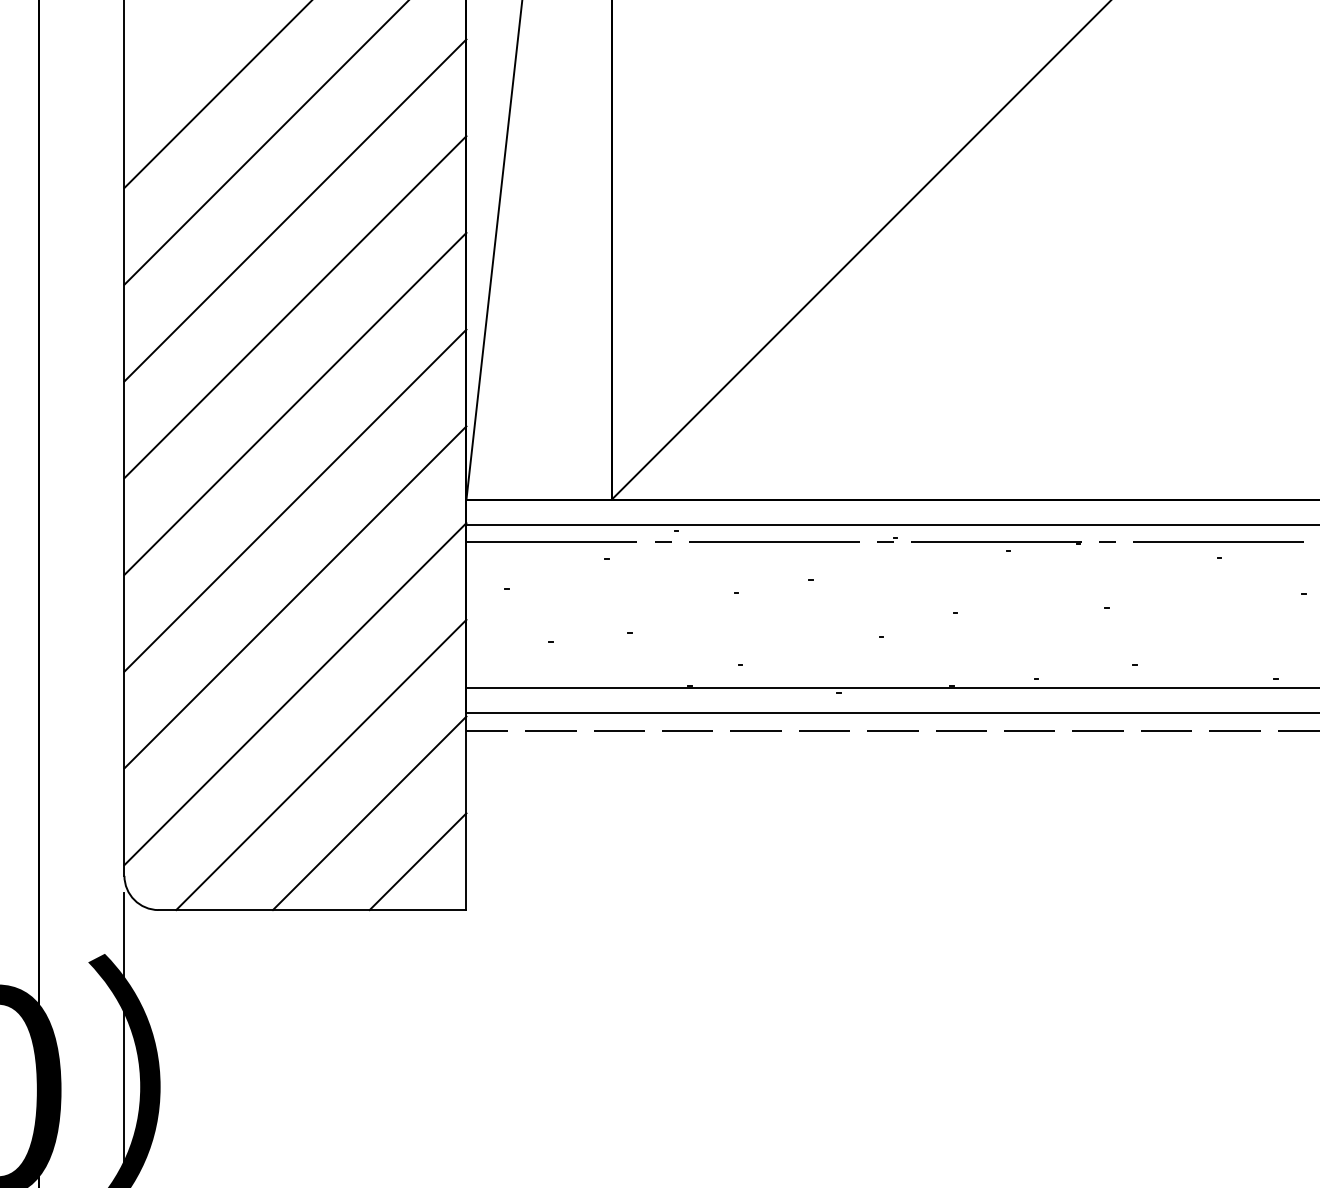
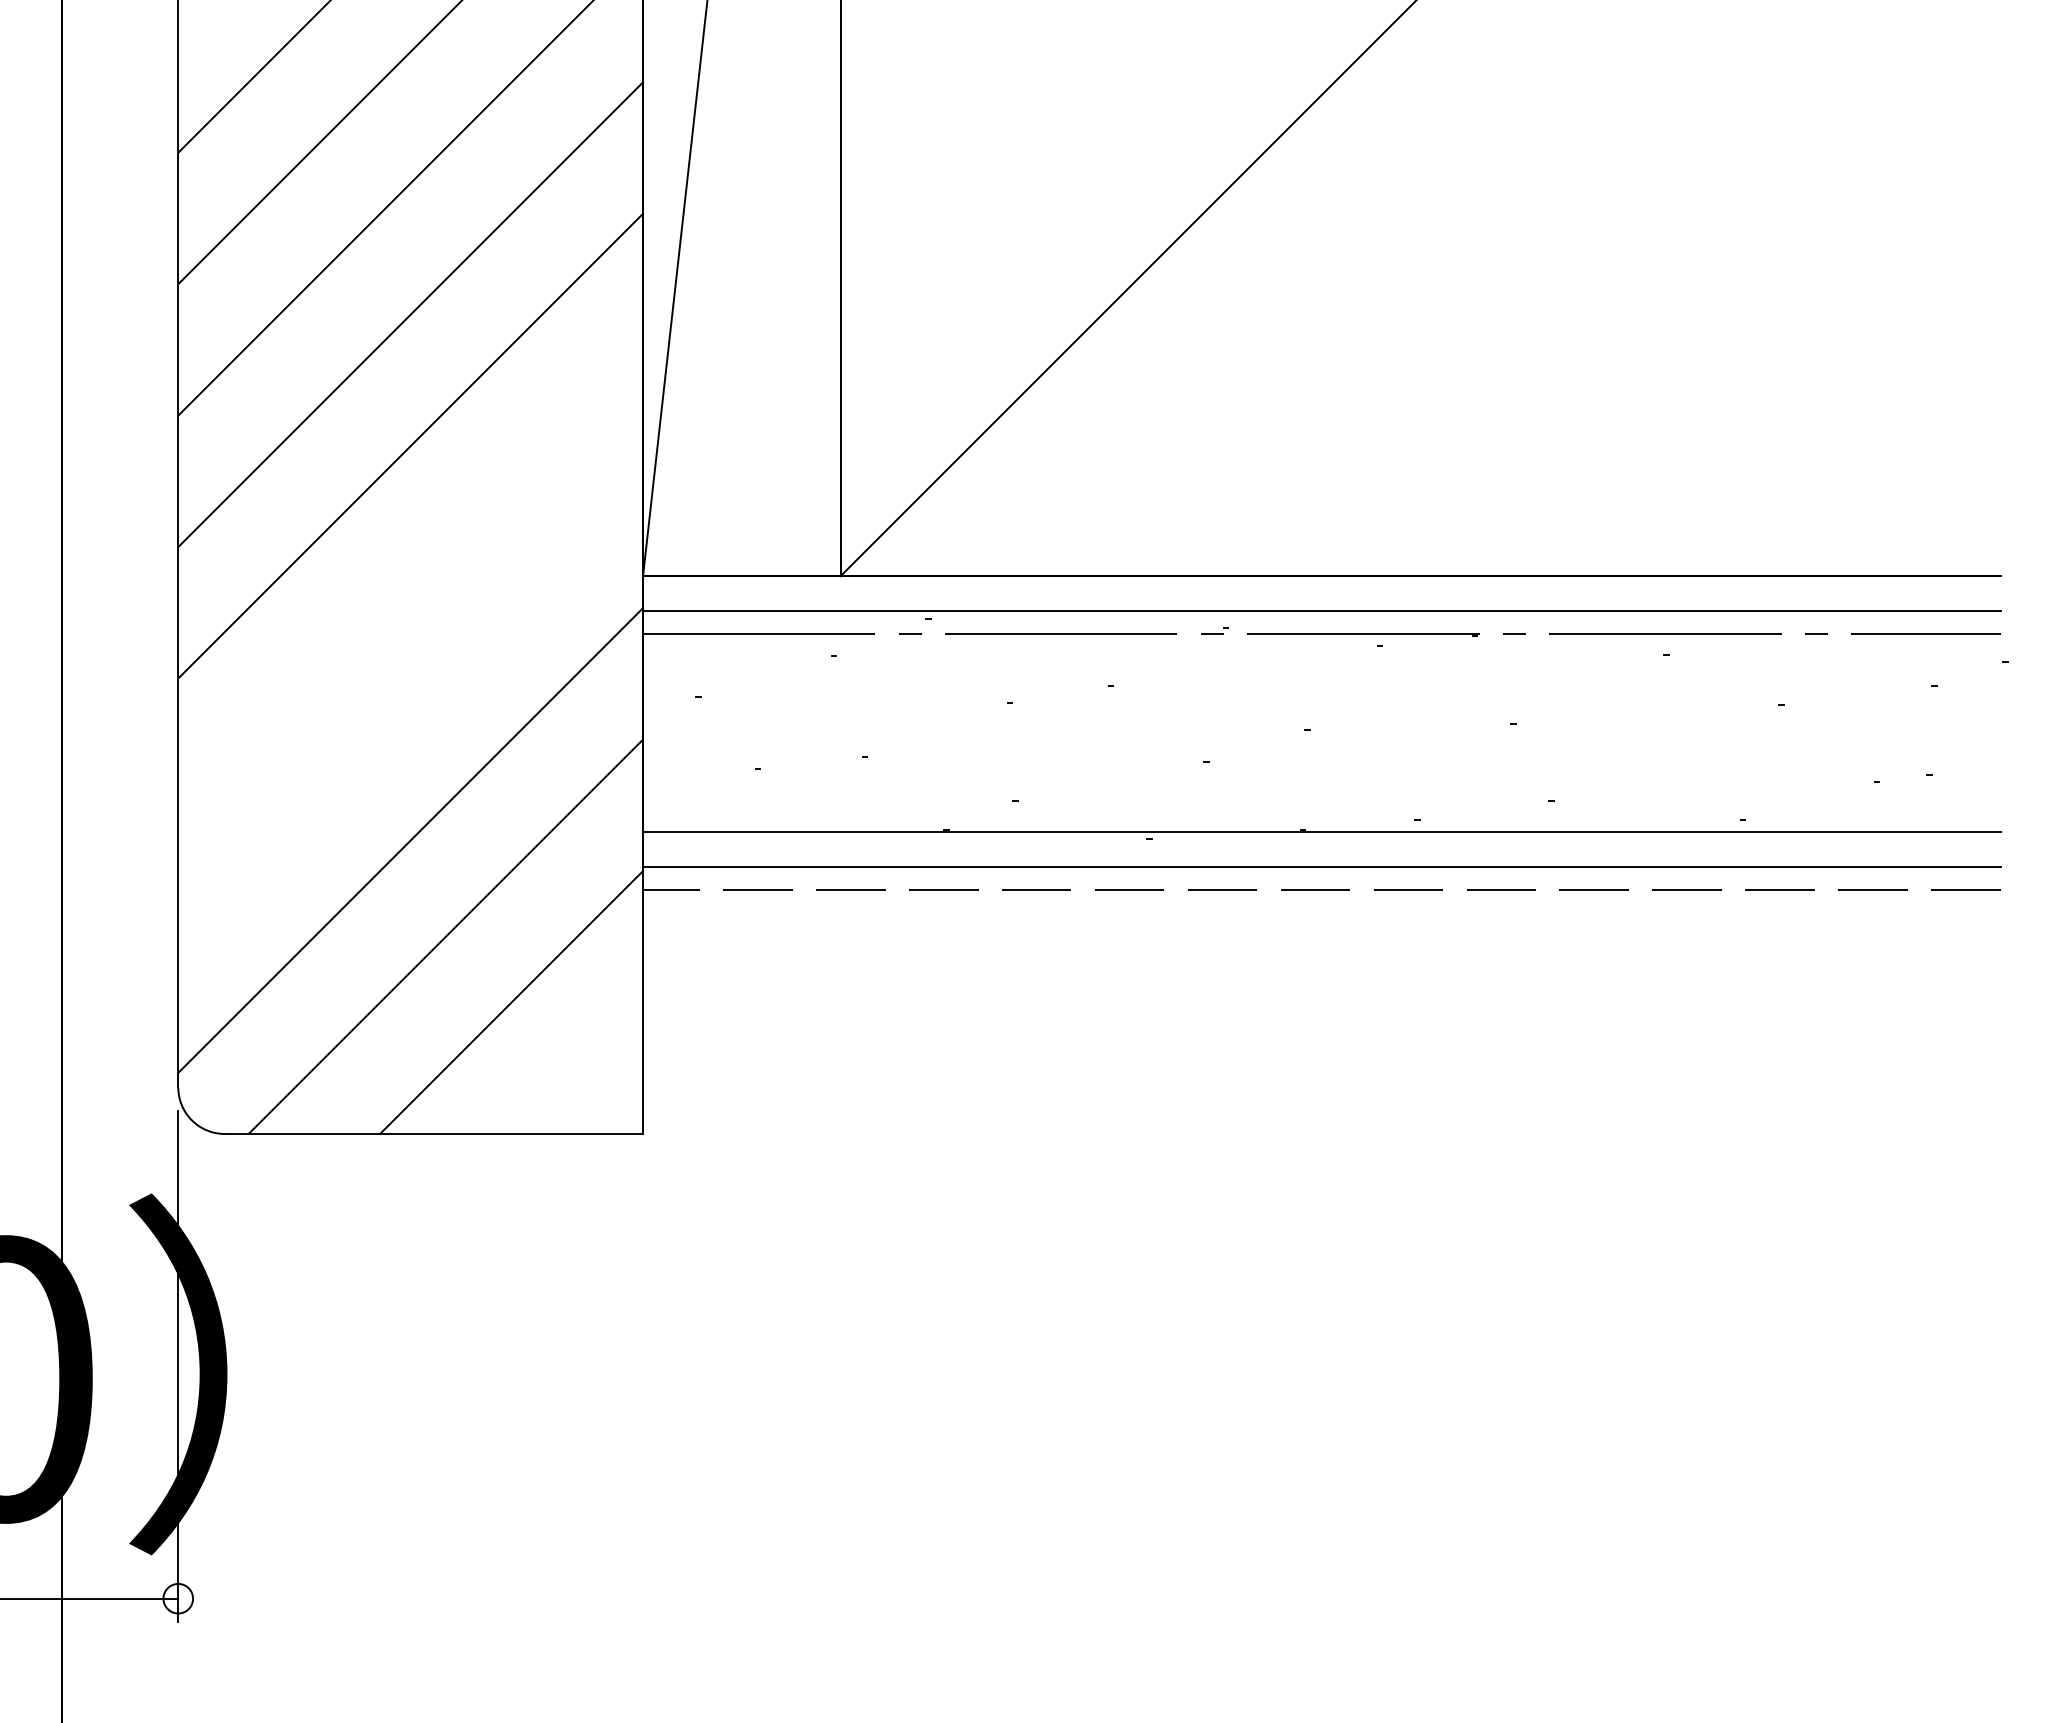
line: (295, 500) -> (410, 577), removed
line: (295, 596) -> (410, 708), removed
line: (418, 861) -> (577, 1067), removed

